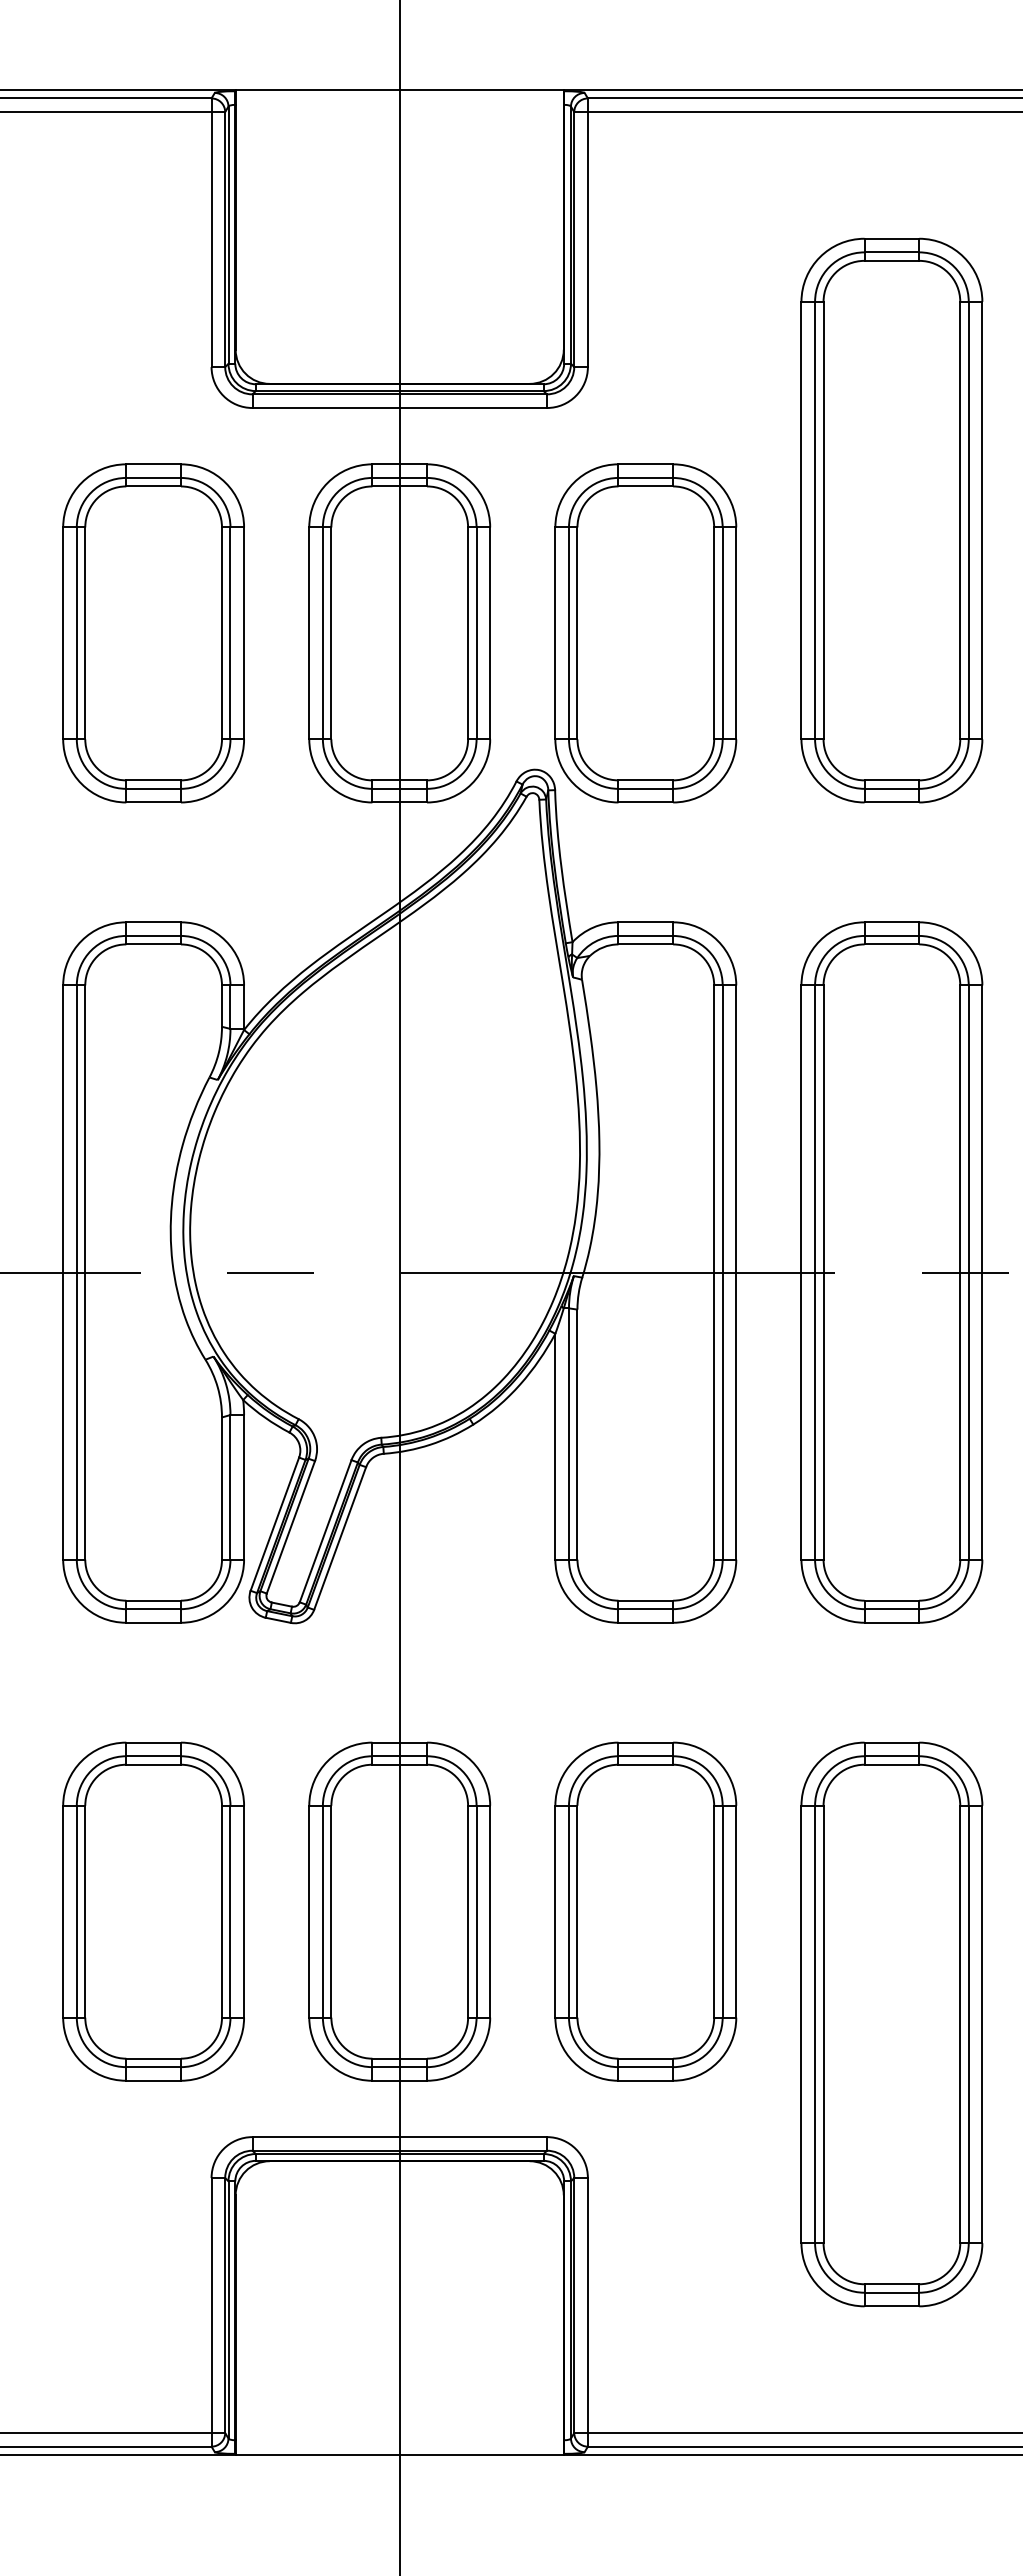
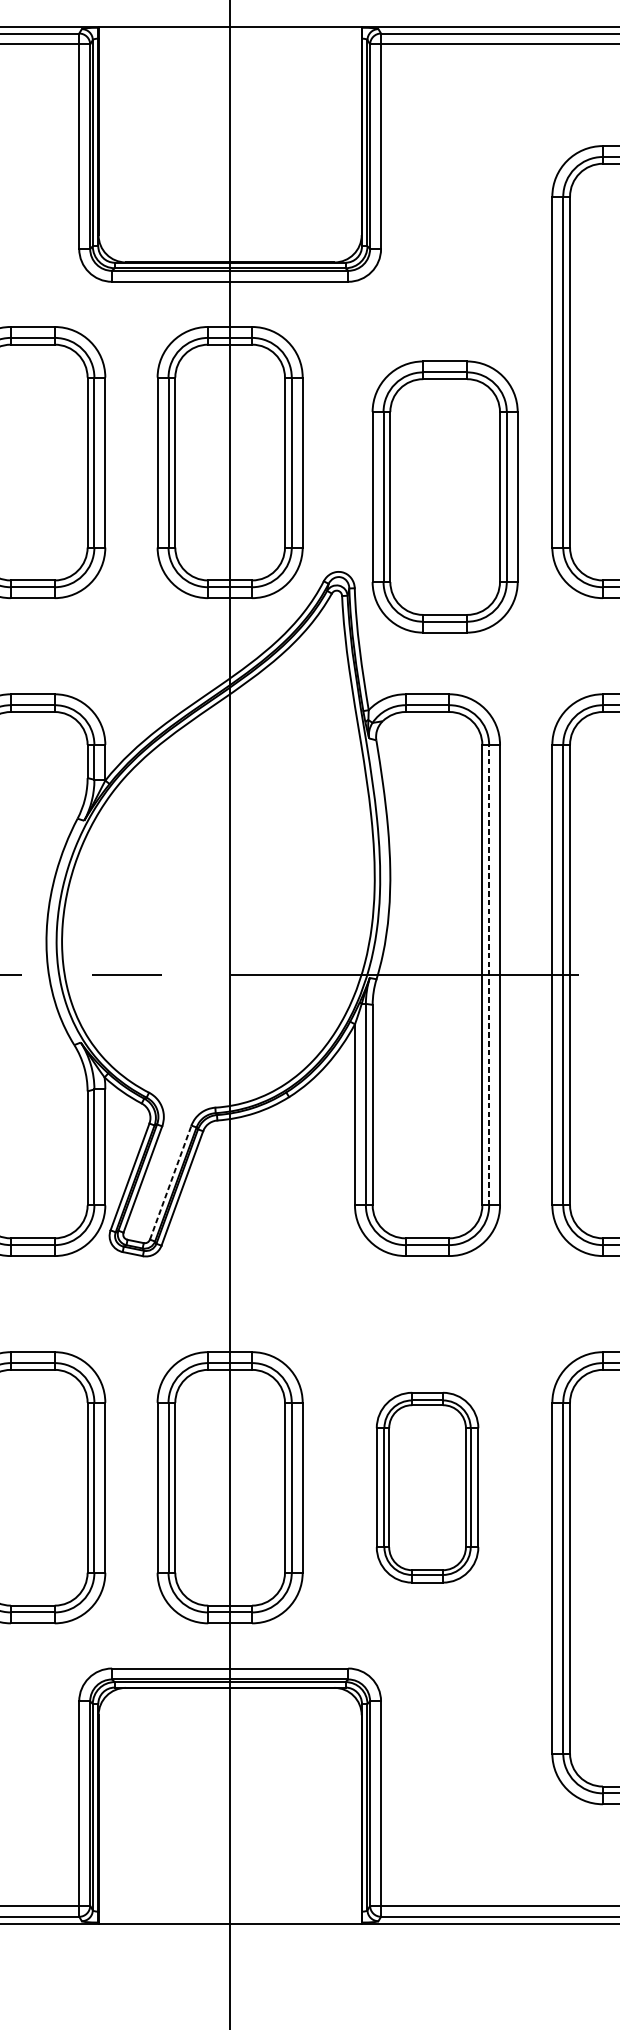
part: (645, 633) -> (444, 497), moved
line: (722, 1272) -> (489, 975), solid -> dashed
line: (325, 1531) -> (170, 1182), solid -> dashed
part: (645, 1911) -> (427, 1487), size x0.7

